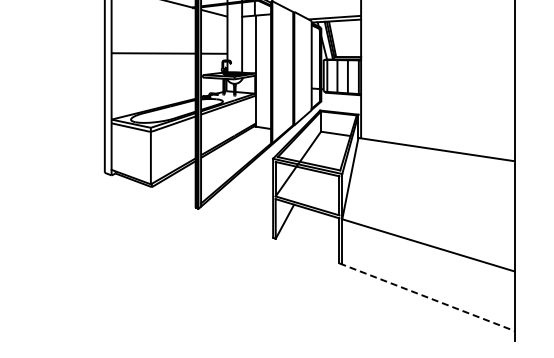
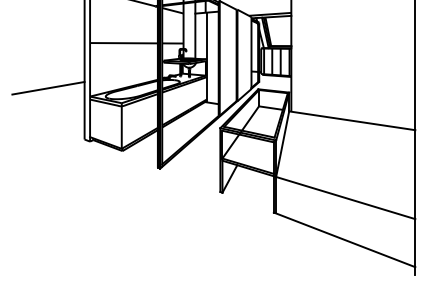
line: (59, 109) -> (48, 88), added
line: (427, 297) -> (344, 240), dashed -> solid

